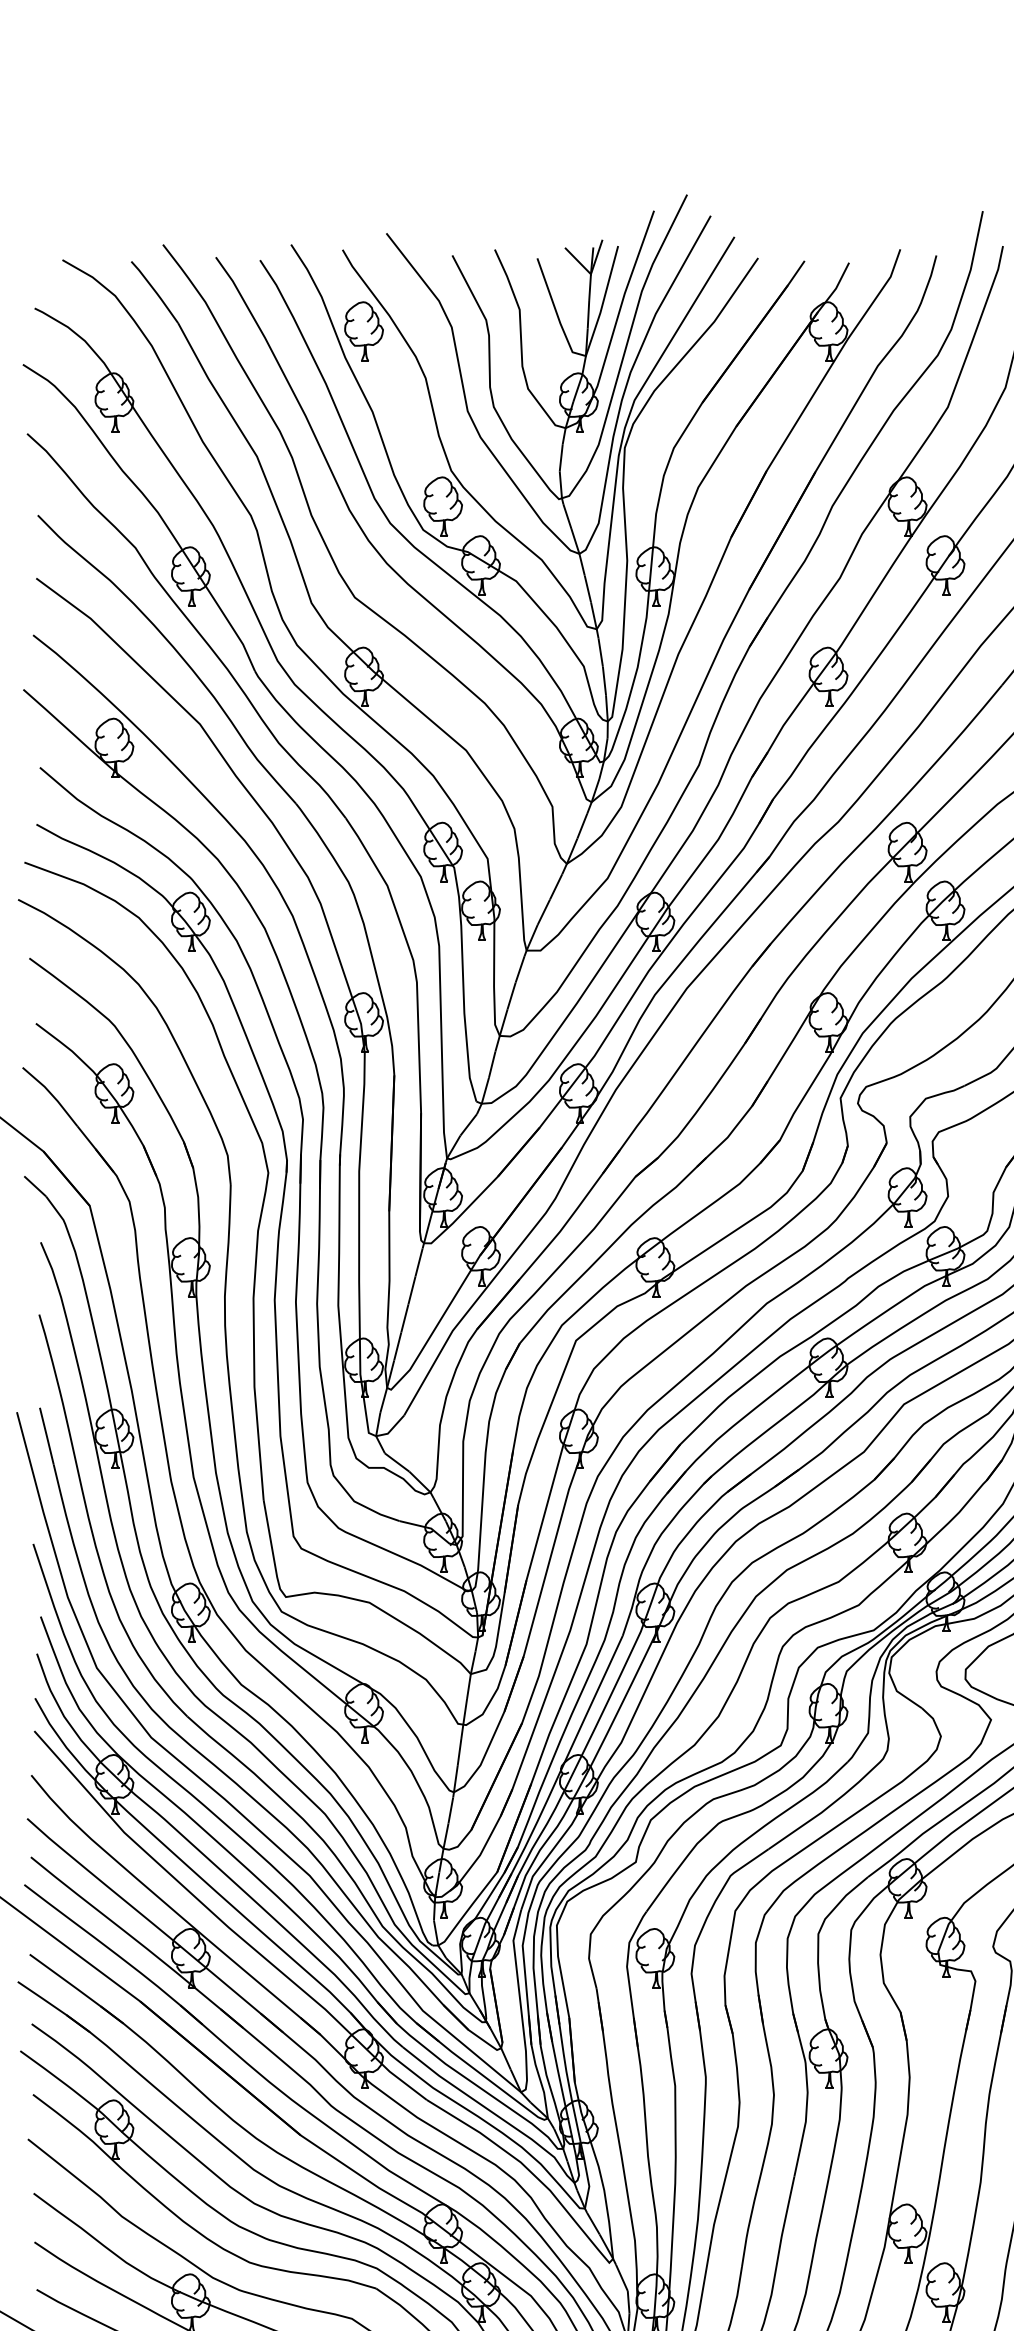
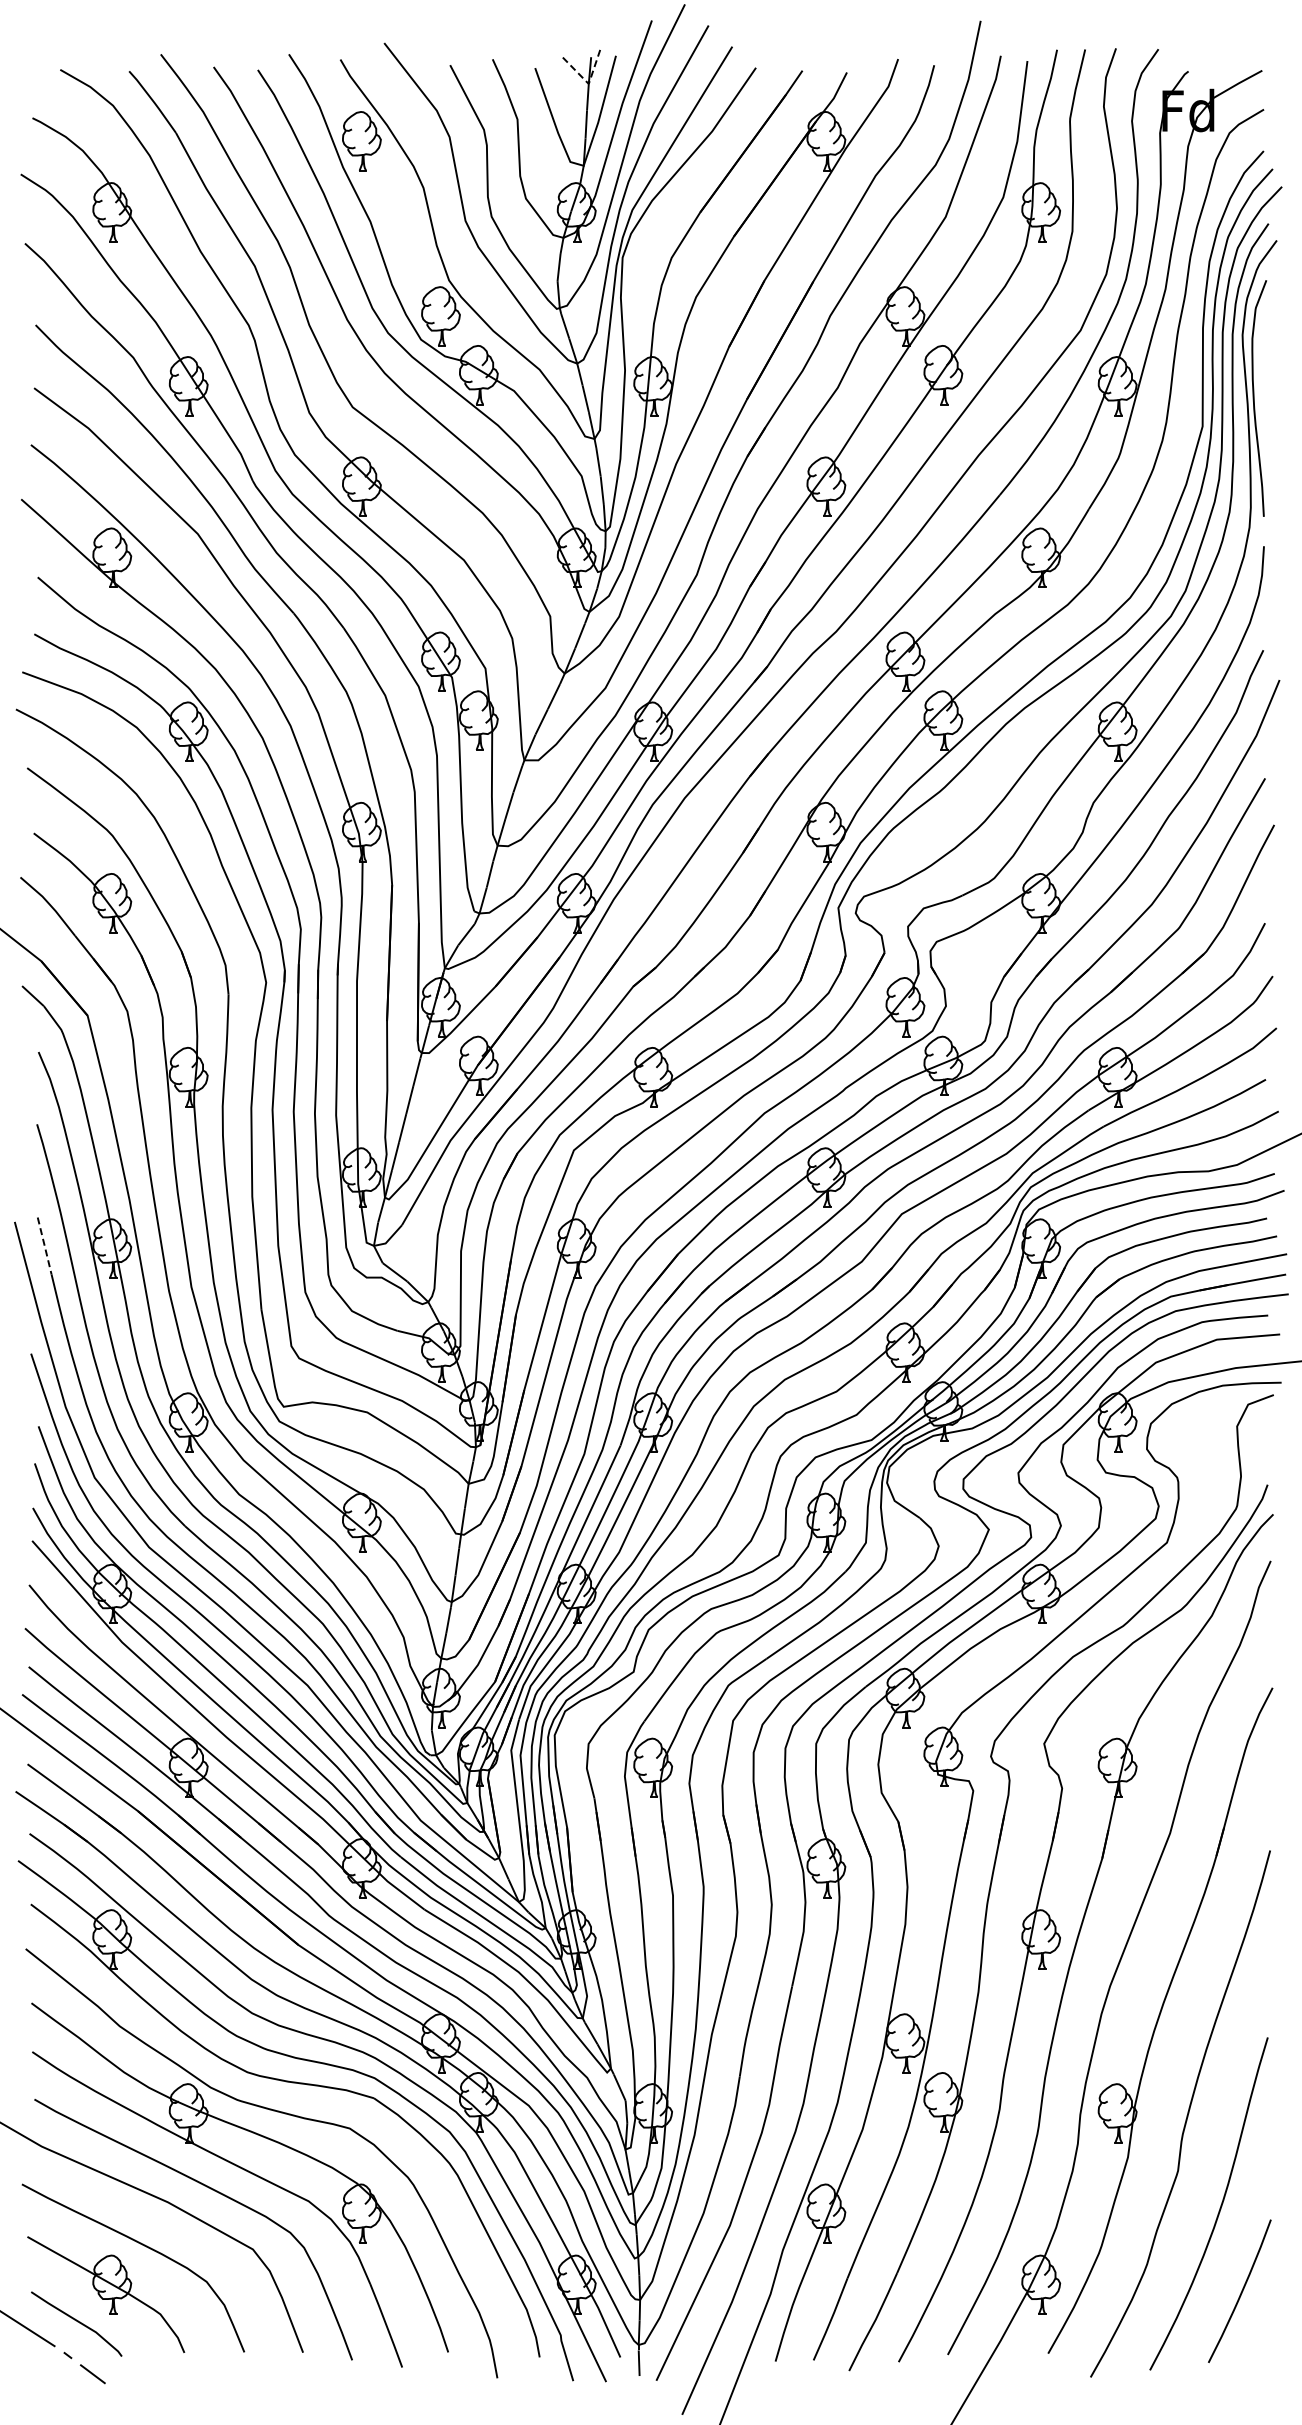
line: (590, 274) -> (588, 84), solid -> dashed
line: (46, 1435) -> (44, 1245), solid -> dashed

